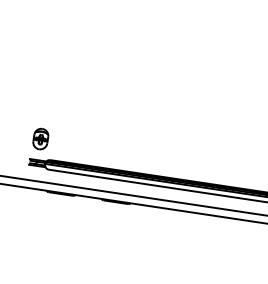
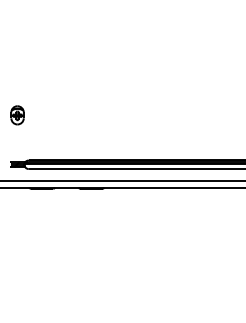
part: (40, 139) -> (17, 115), moved

